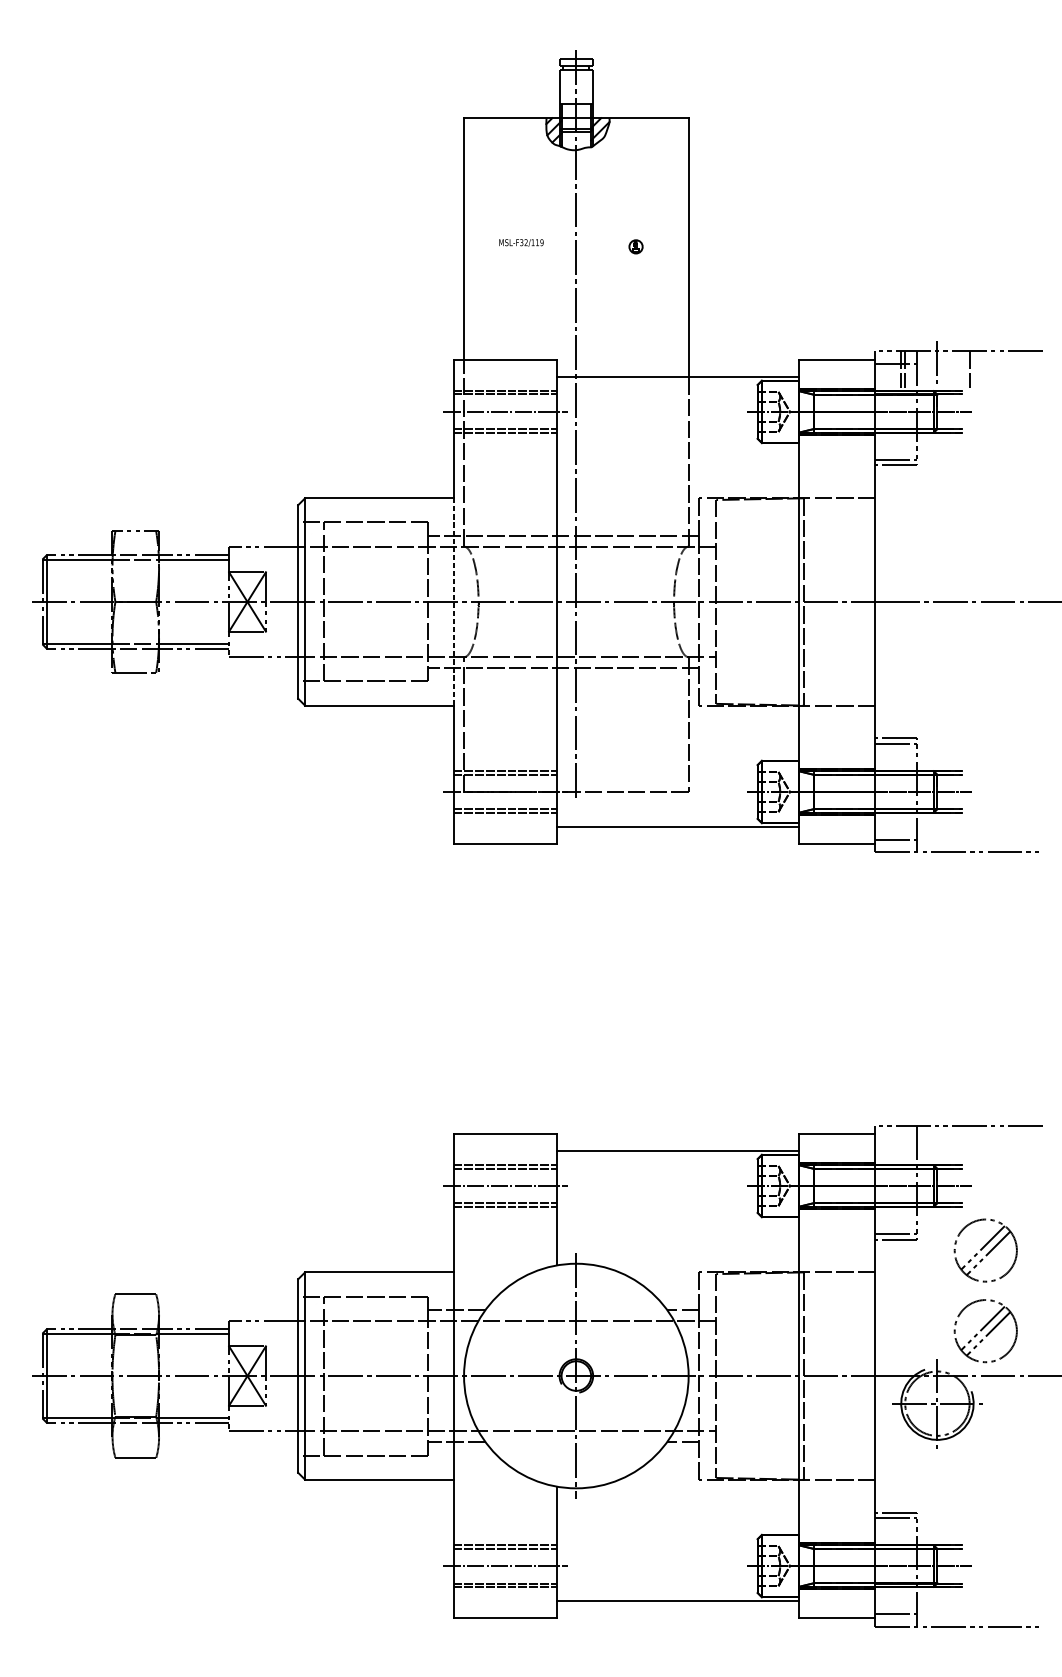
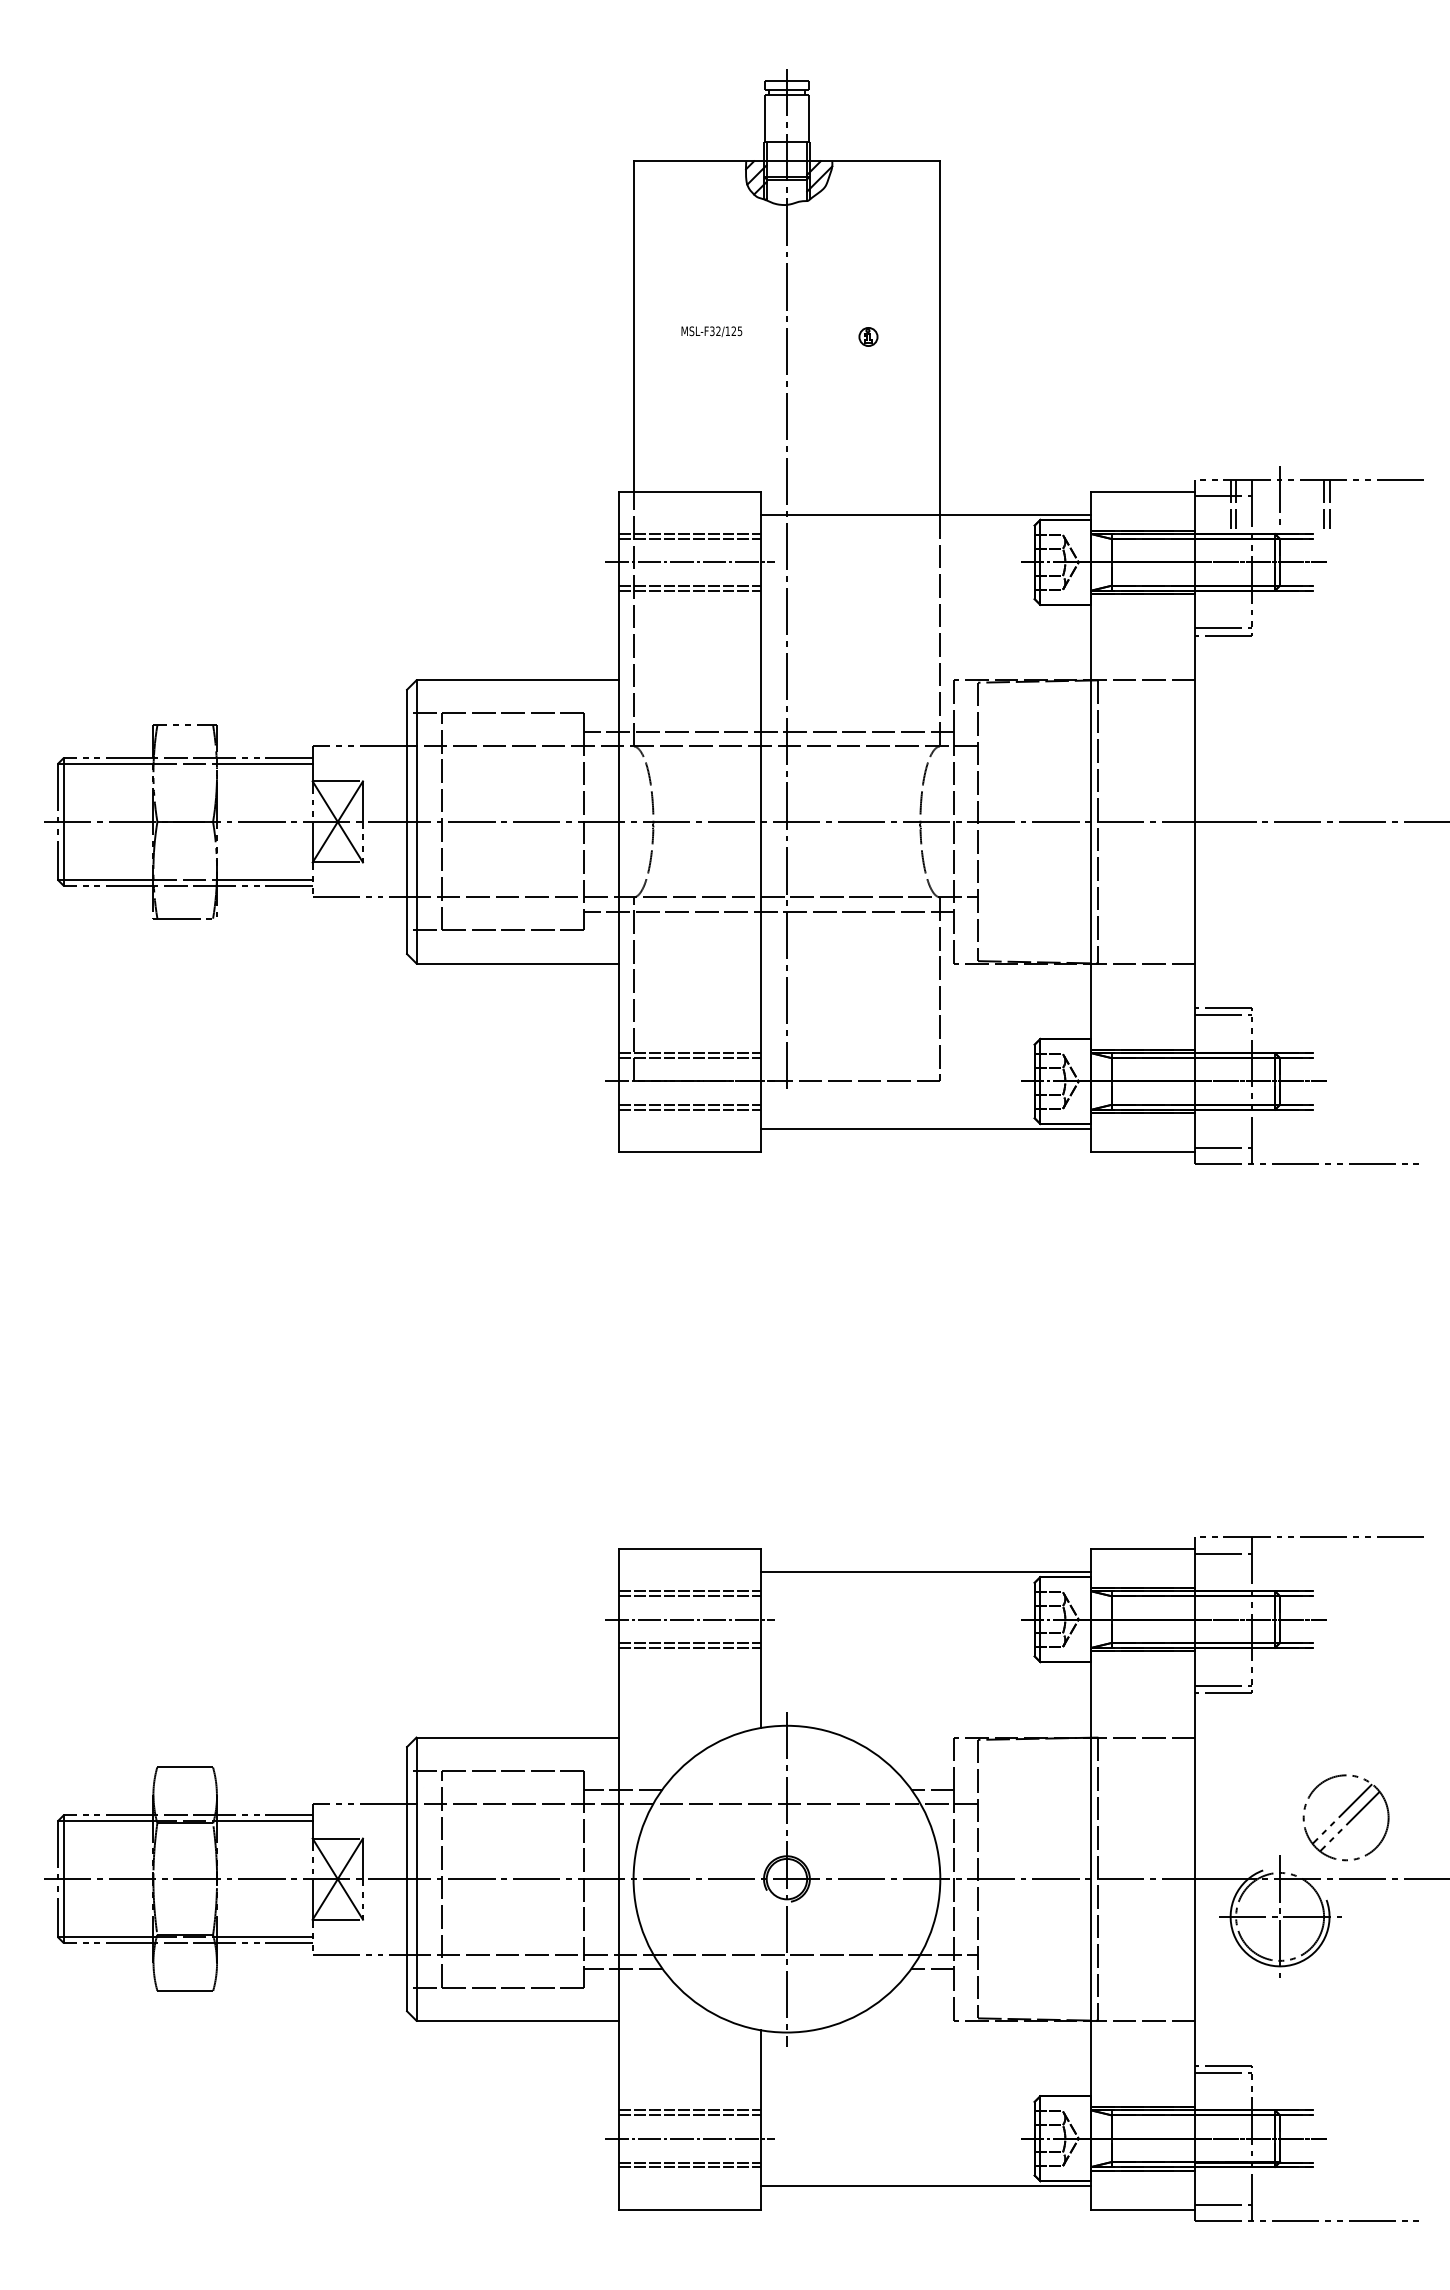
text: (539, 242) -> (736, 330), MSL-F32/119 -> MSL-F32/125
line: (973, 369) -> (1329, 504), added
line: (453, 601) -> (619, 821), dashed -> solid
line: (896, 1137) -> (1223, 1553), added
part: (985, 1250) -> (1345, 1707), removed

